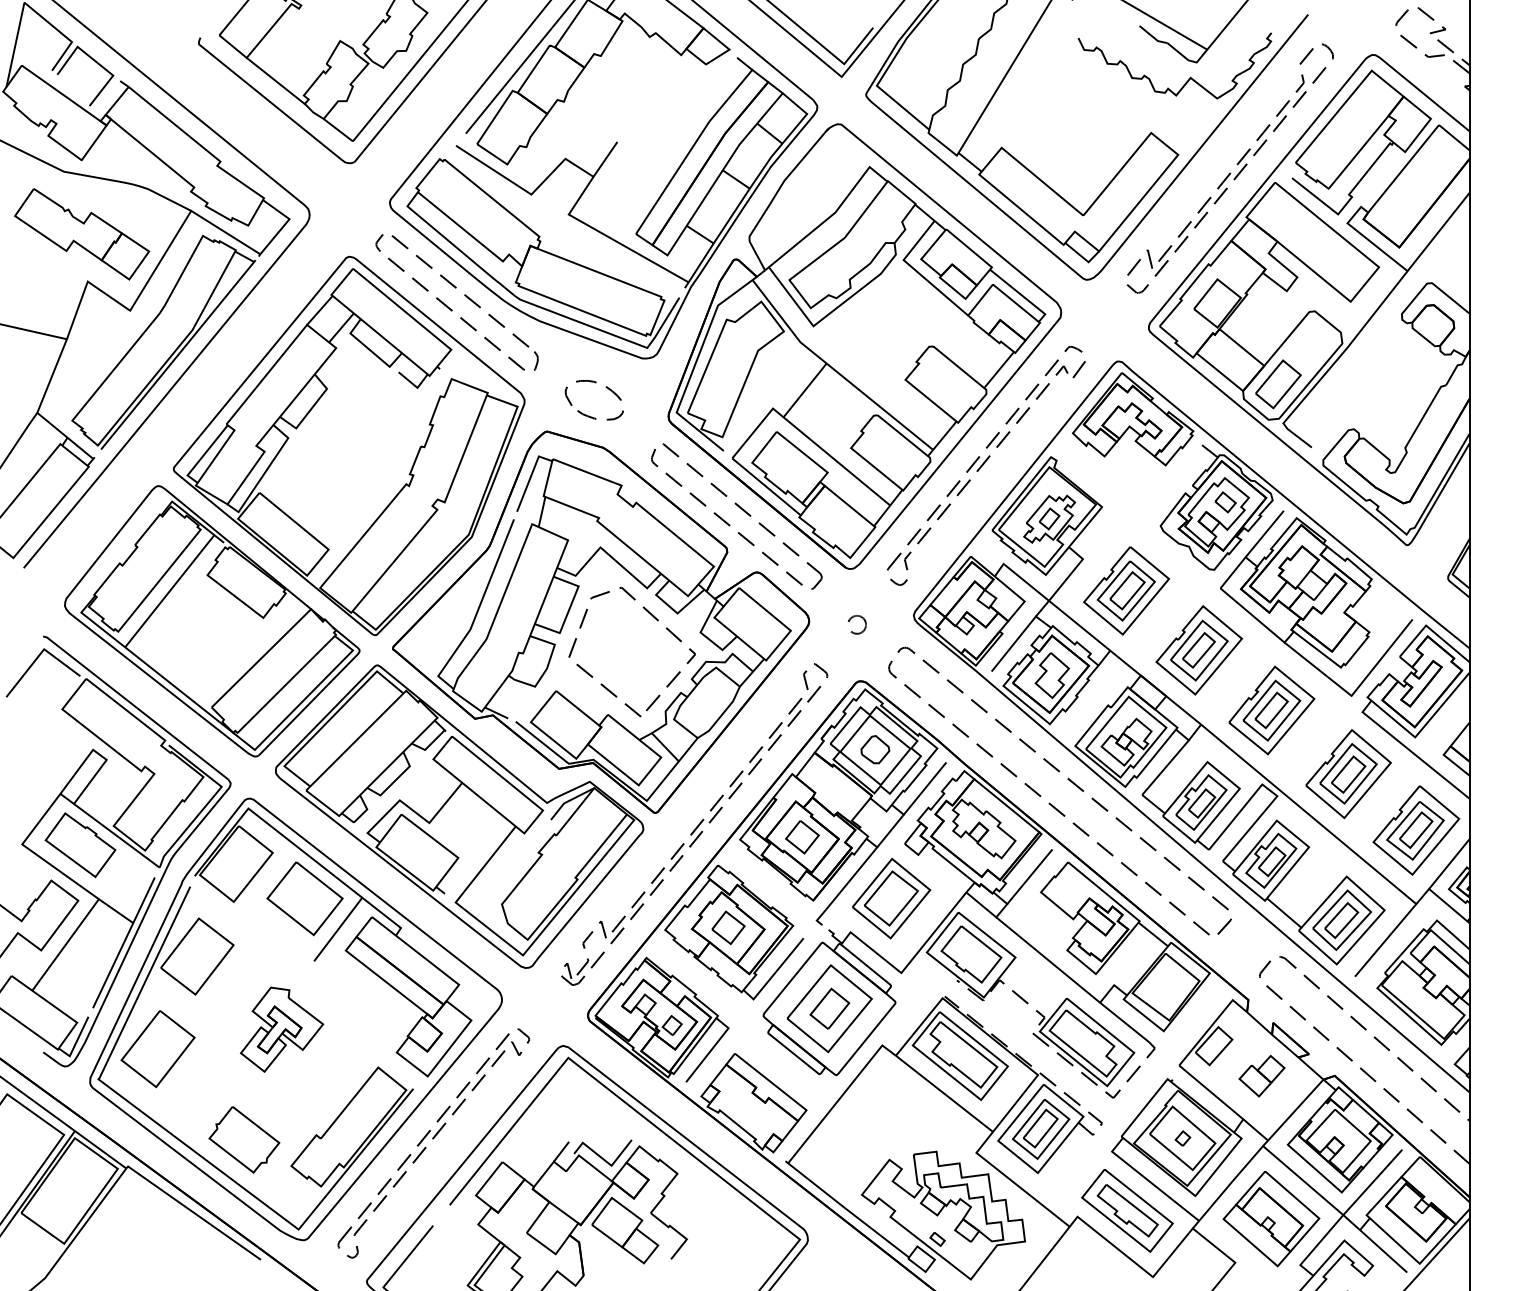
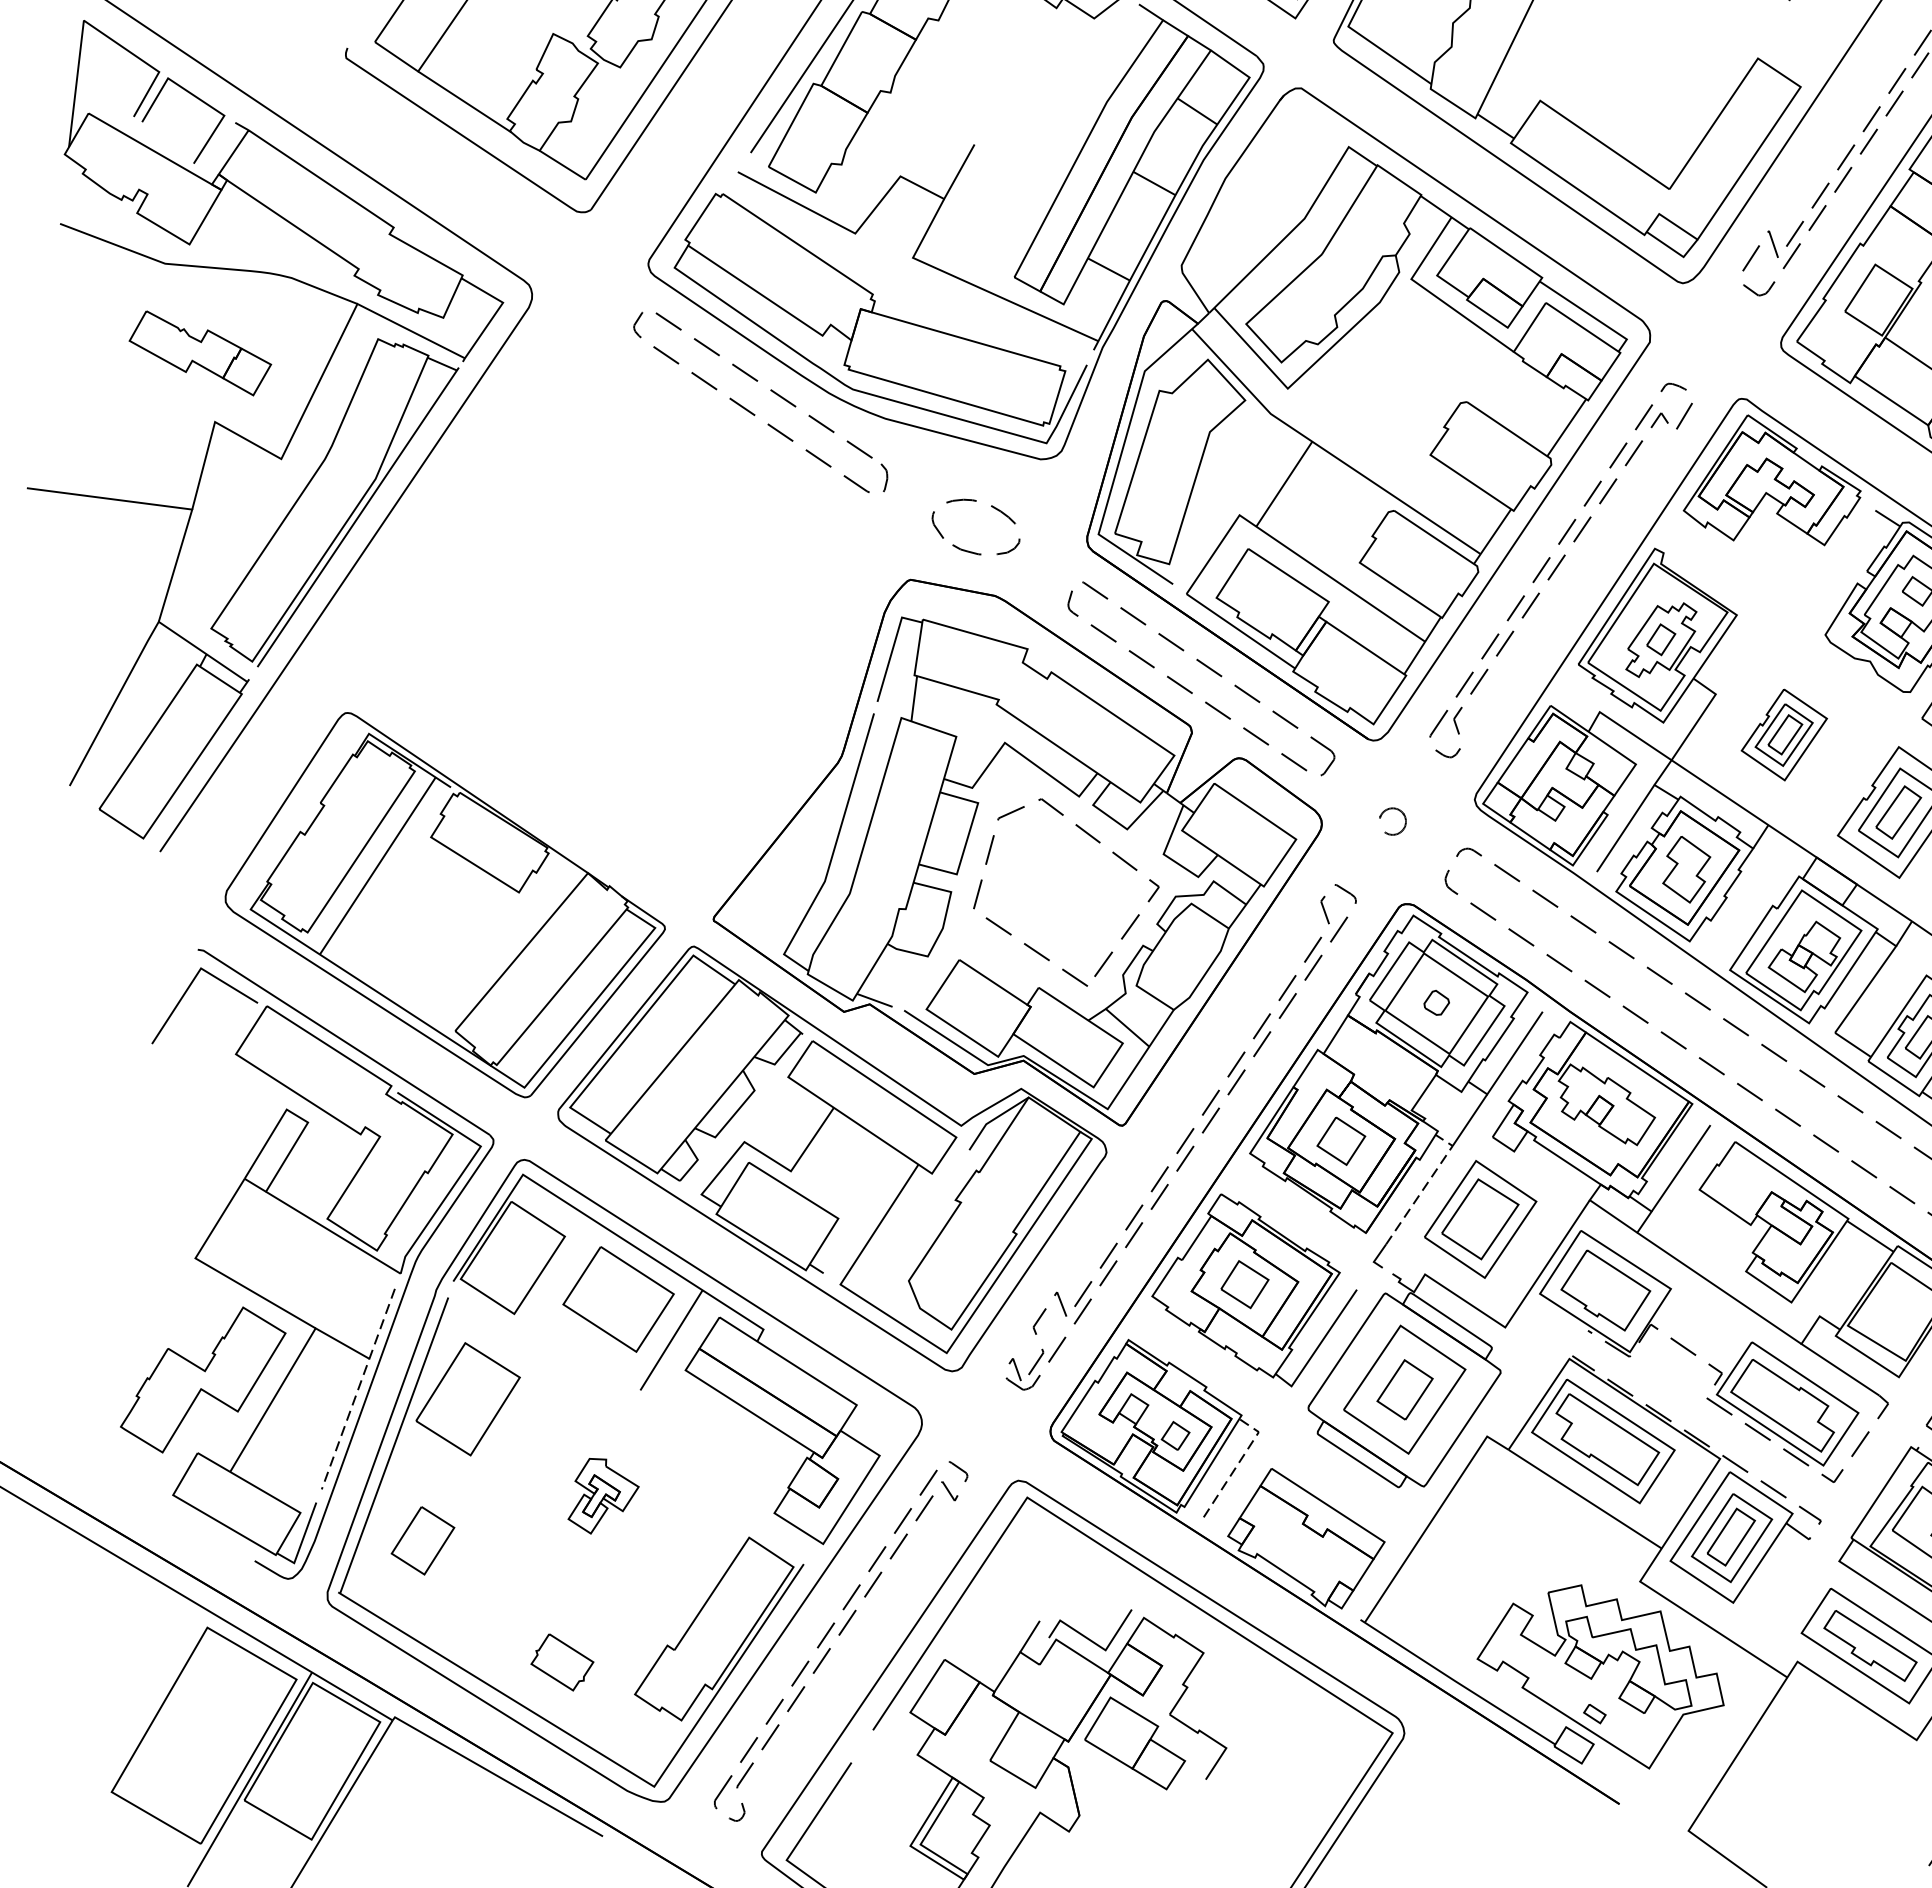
part: (82, 234) -> (200, 353), size x0.7
part: (348, 445) -> (620, 627), removed
part: (1126, 590) -> (1784, 734), size x0.7
part: (875, 749) -> (1436, 1002), size x0.6
part: (80, 845) -> (281, 1251), removed
line: (856, 872) -> (1425, 1185), solid -> dashed
line: (123, 943) -> (357, 1390), solid -> dashed
part: (282, 1029) -> (603, 1494), size x0.6
line: (712, 1048) -> (1237, 1464), solid -> dashed
part: (157, 1049) -> (422, 1541), size x0.6
part: (244, 1139) -> (562, 1661), size x0.6

